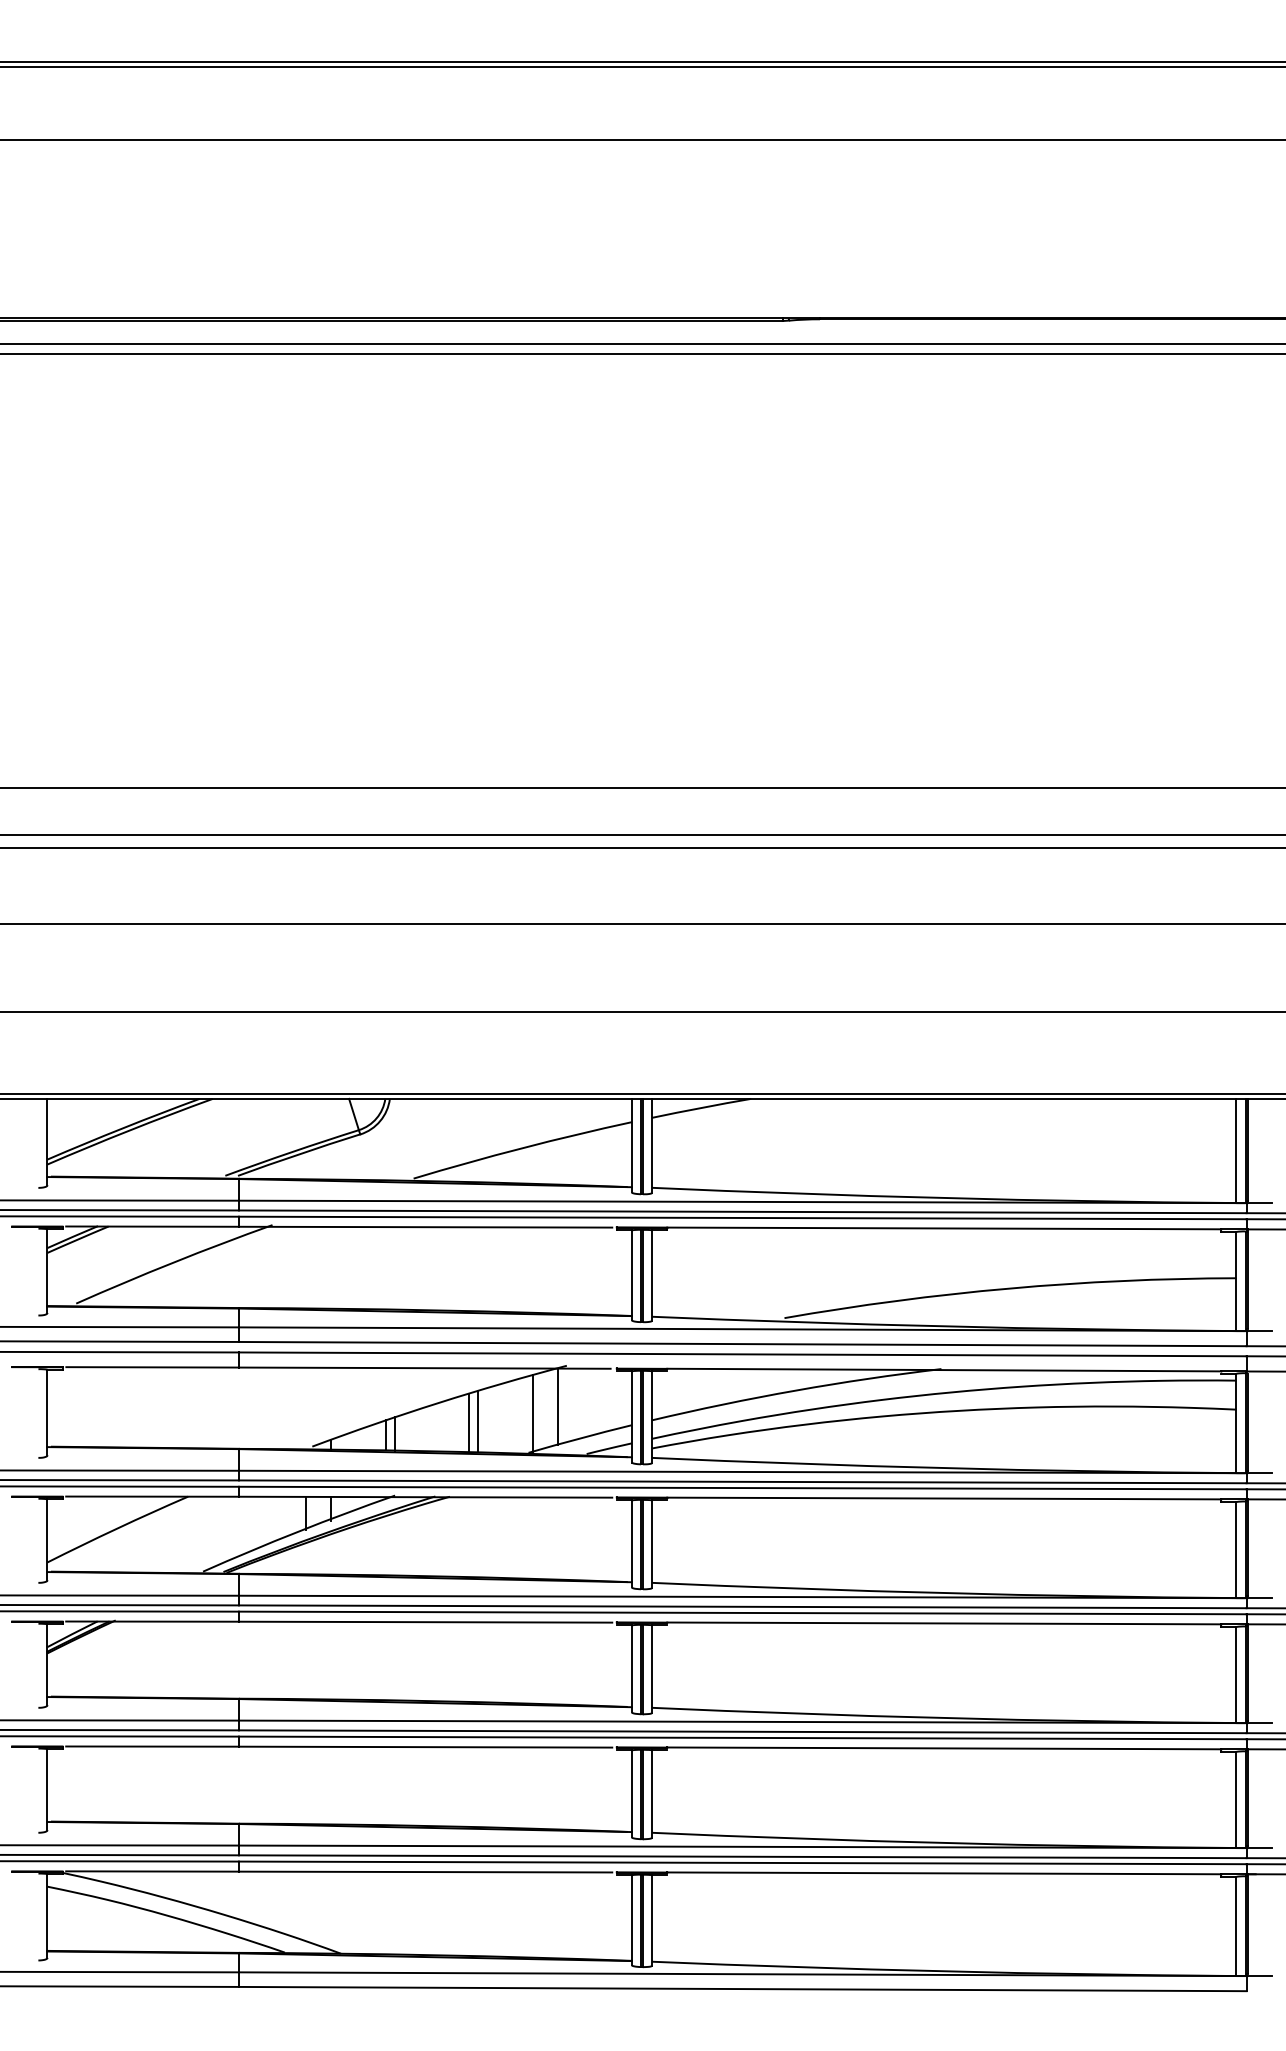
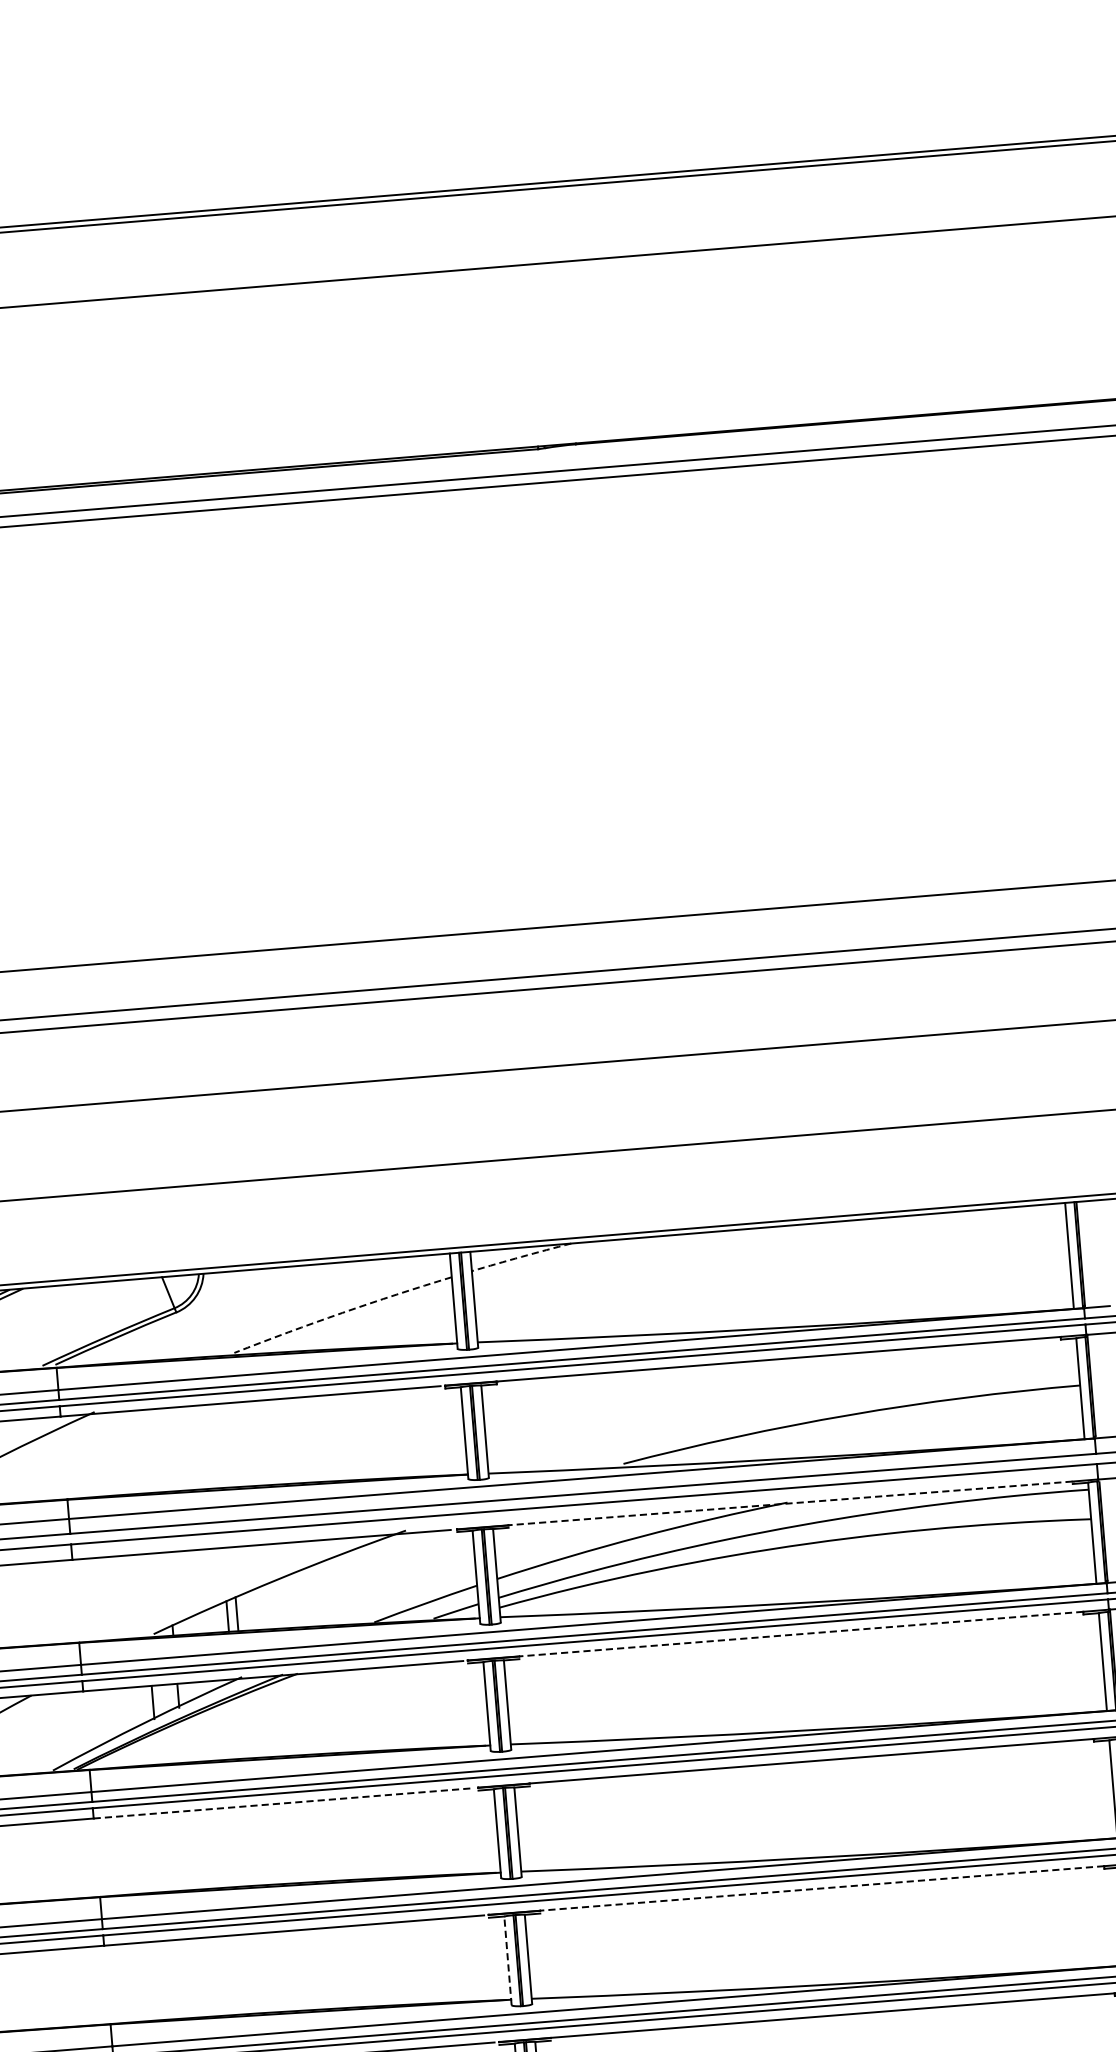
arc: (701, 1107) -> (521, 1256), solid -> dashed
arc: (522, 1148) -> (342, 1313), solid -> dashed
line: (943, 1370) -> (789, 1503), solid -> dashed
line: (558, 1406) -> (400, 1572), removed
line: (532, 1413) -> (375, 1582), removed
line: (478, 1421) -> (320, 1594), removed
line: (469, 1422) -> (311, 1596), removed
line: (943, 1498) -> (800, 1634), solid -> dashed
line: (425, 1622) -> (283, 1803), solid -> dashed
line: (943, 1748) -> (821, 1888), solid -> dashed
line: (631, 1793) -> (507, 1960), solid -> dashed

